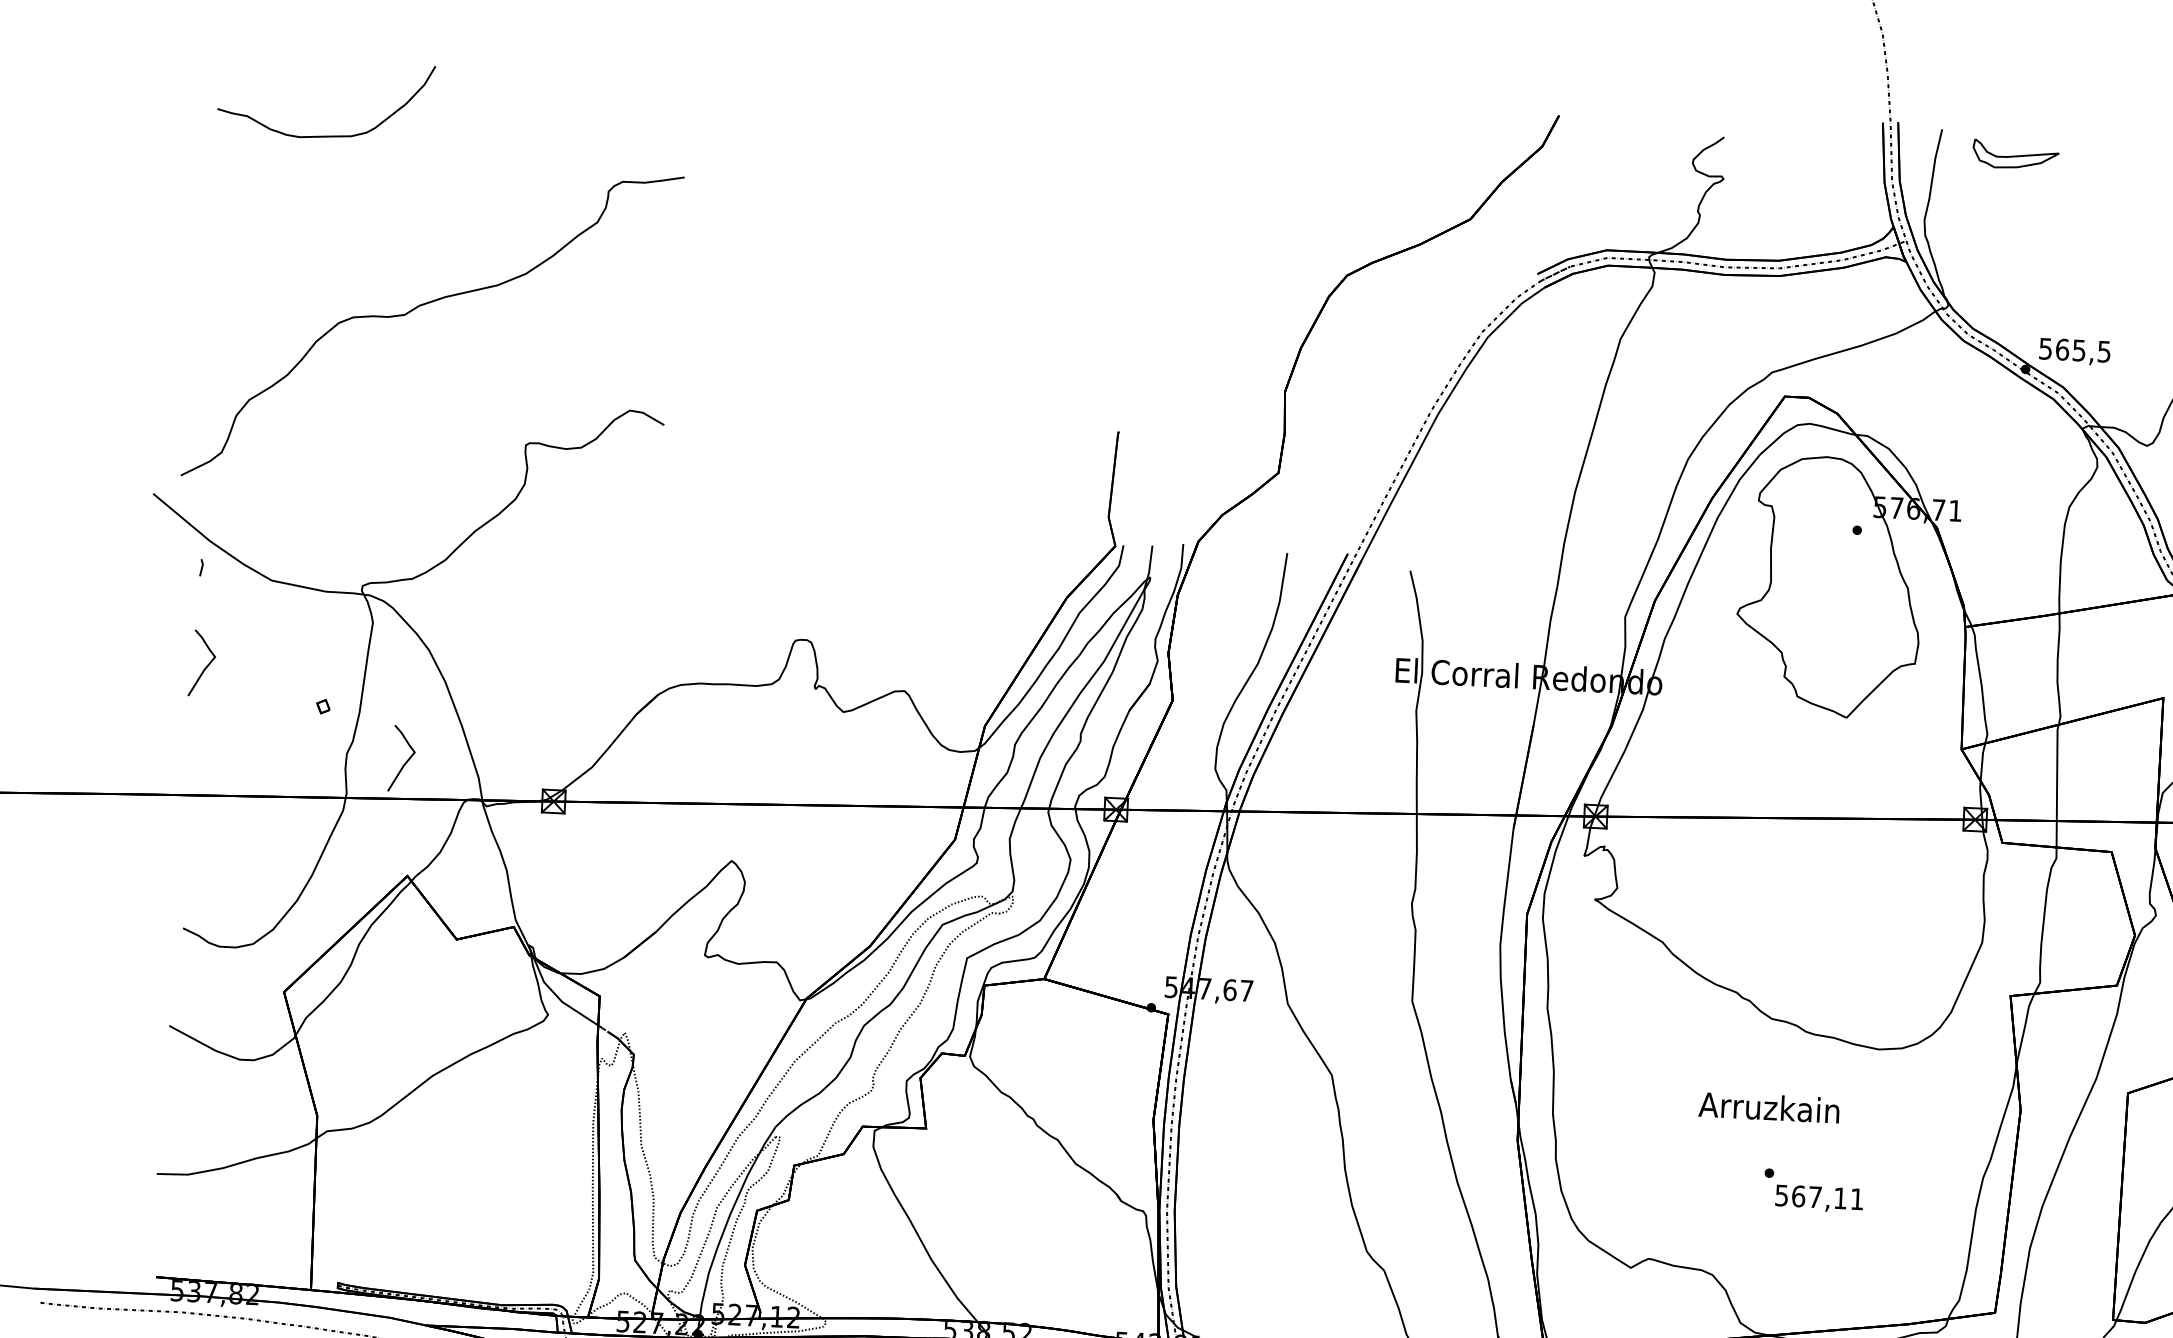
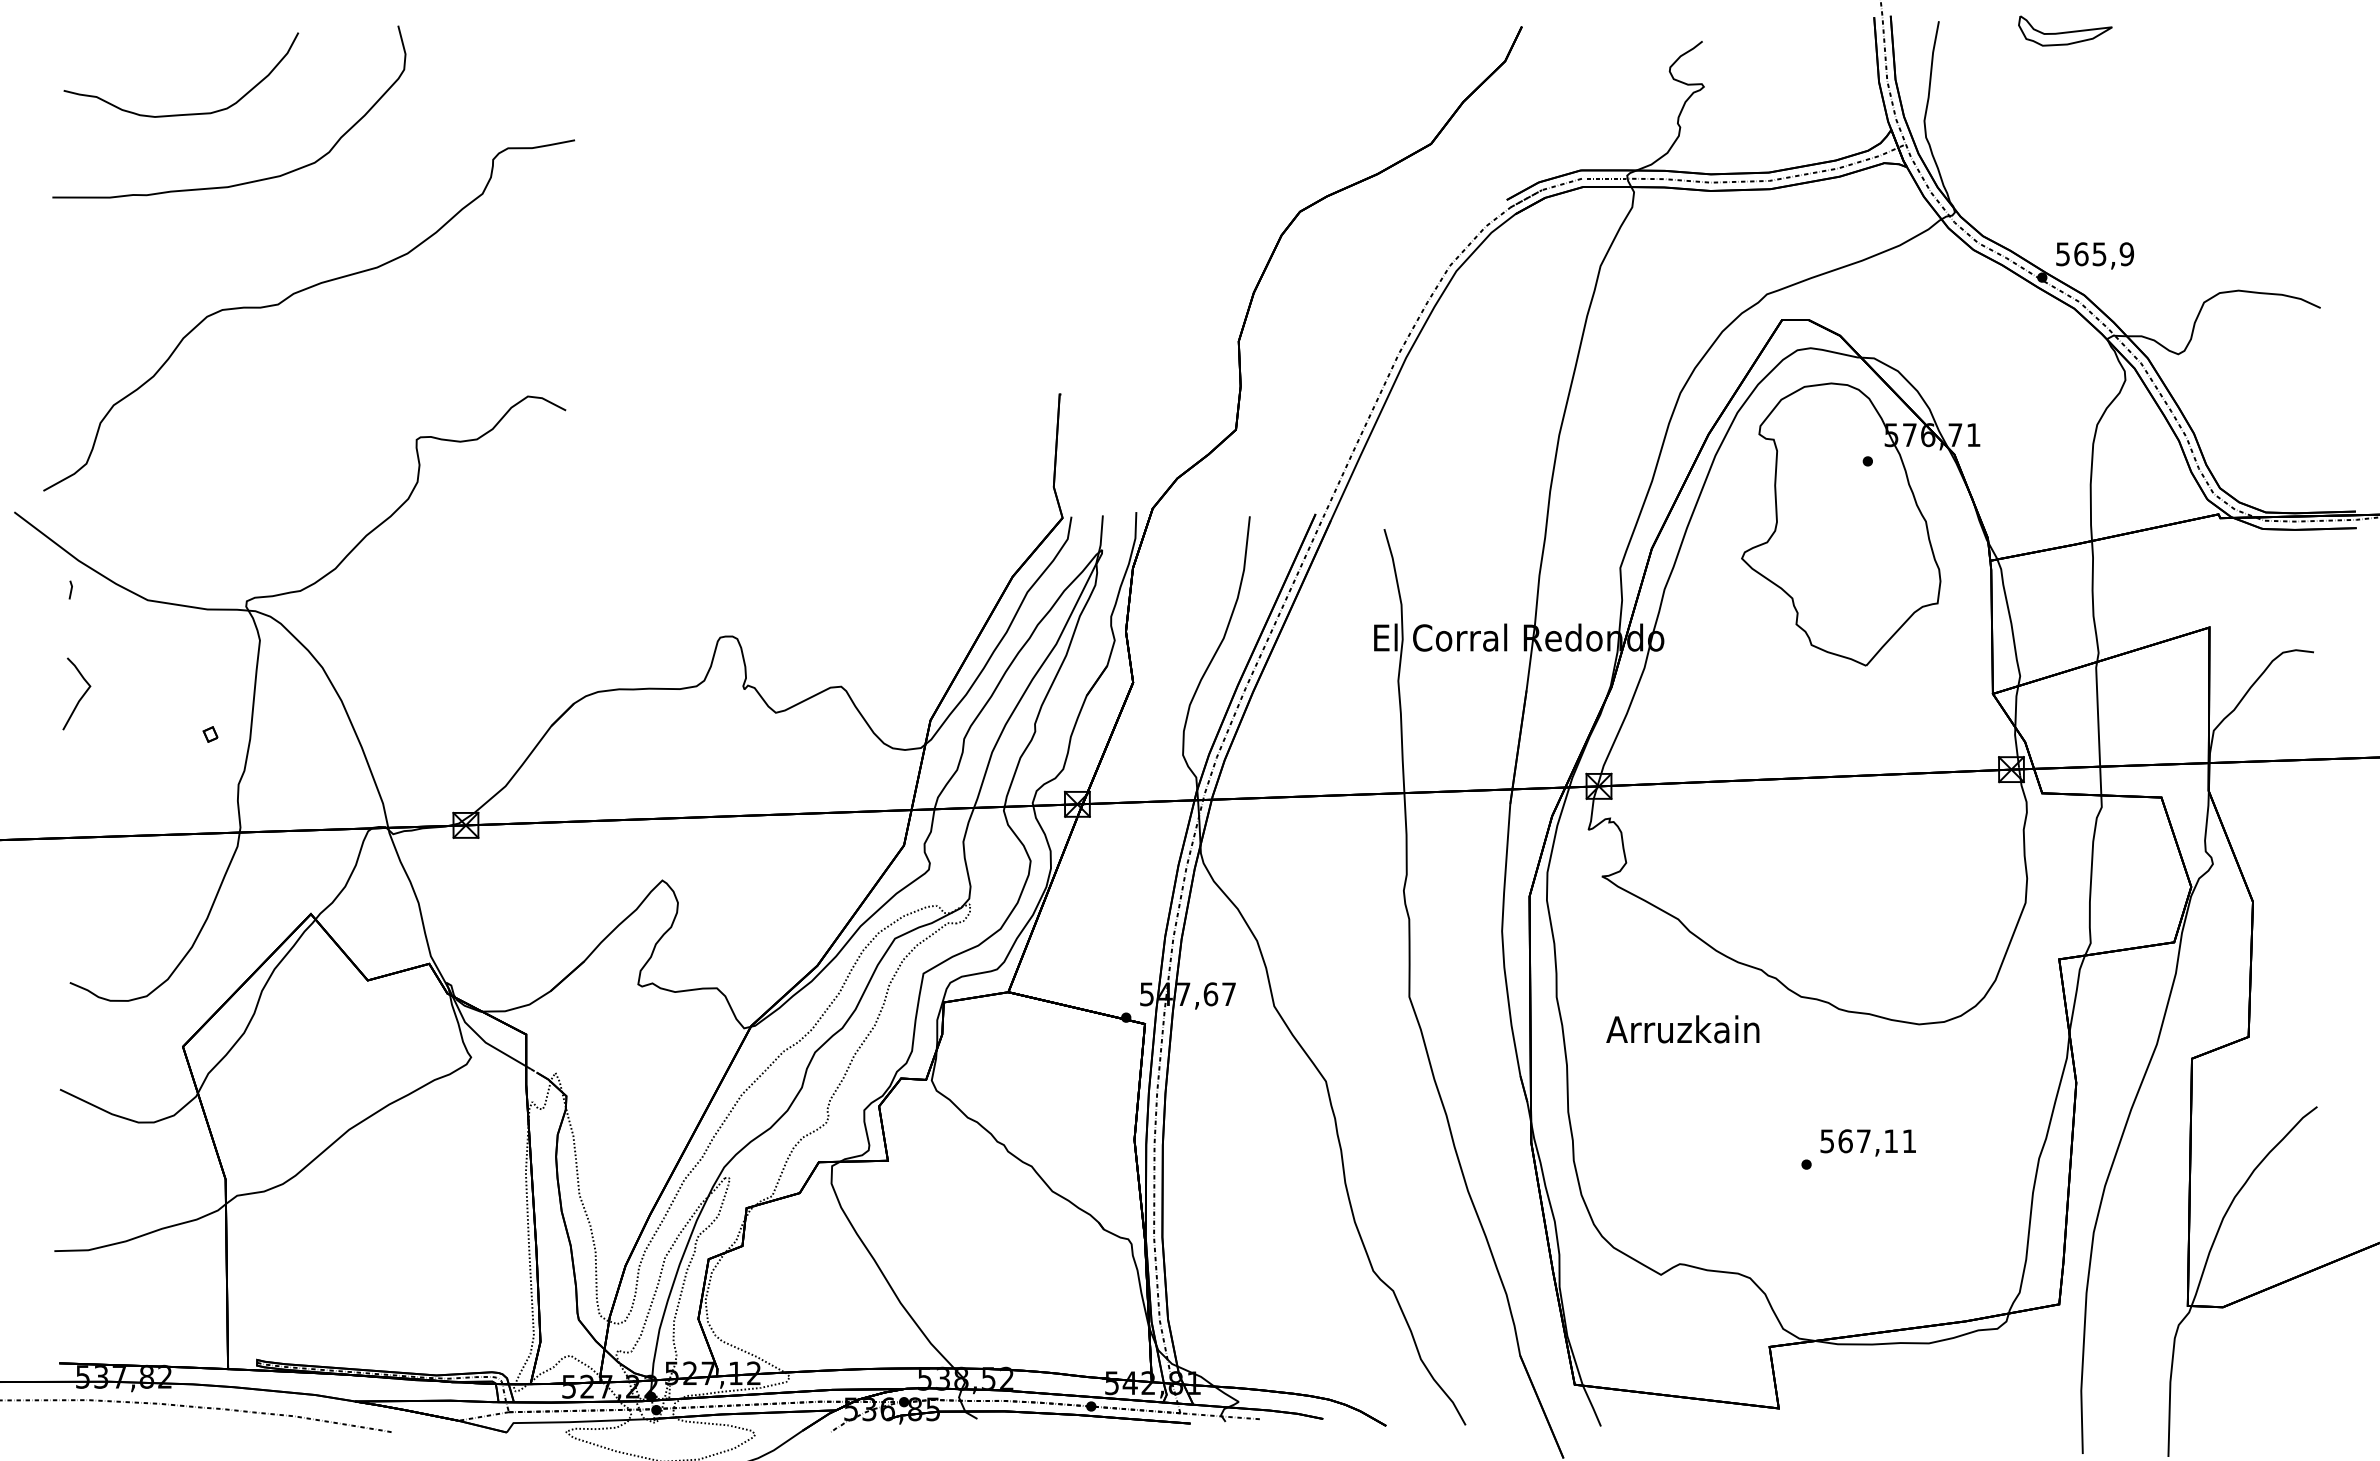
part: (2016, 154) -> (2065, 30), moved
curve: (378, 201) -> (243, 182), added
text: (2104, 351) -> (2126, 253), 565,5 -> 565,9
curve: (405, 762) -> (302, 790), removed
text: (1768, 1107) -> (1682, 1029), moved
text: (1818, 1198) -> (1867, 1142), moved

